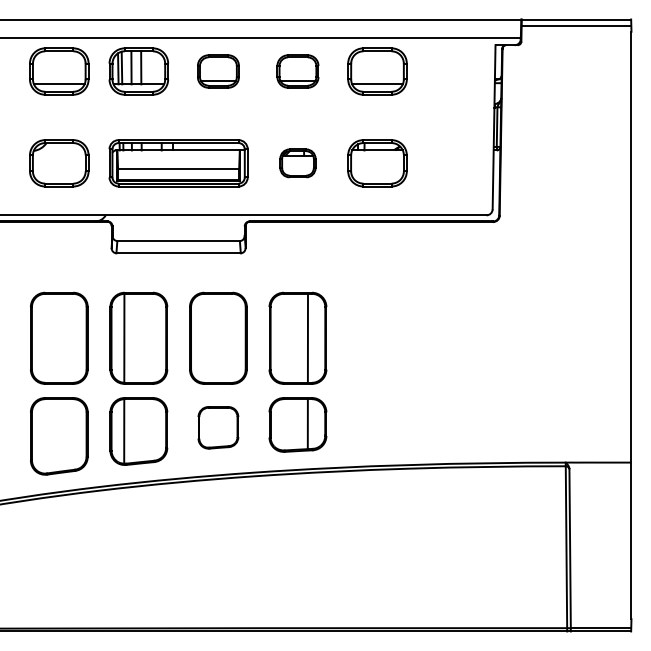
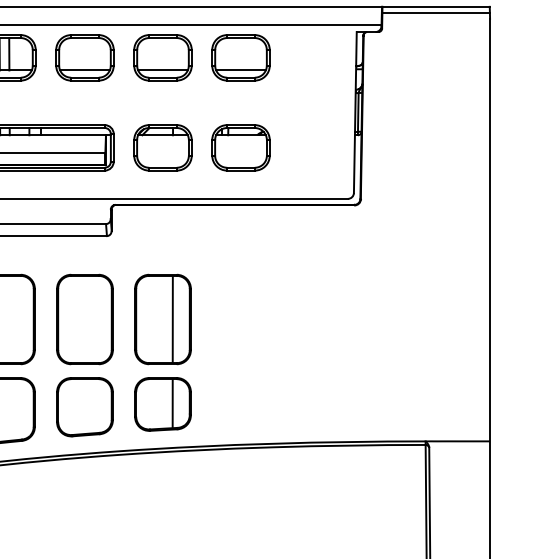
part: (218, 71) -> (85, 57), size x1.43
part: (297, 71) -> (162, 57), size x1.43
part: (297, 163) -> (162, 148), size x1.67
part: (218, 427) -> (85, 406), size x1.43

